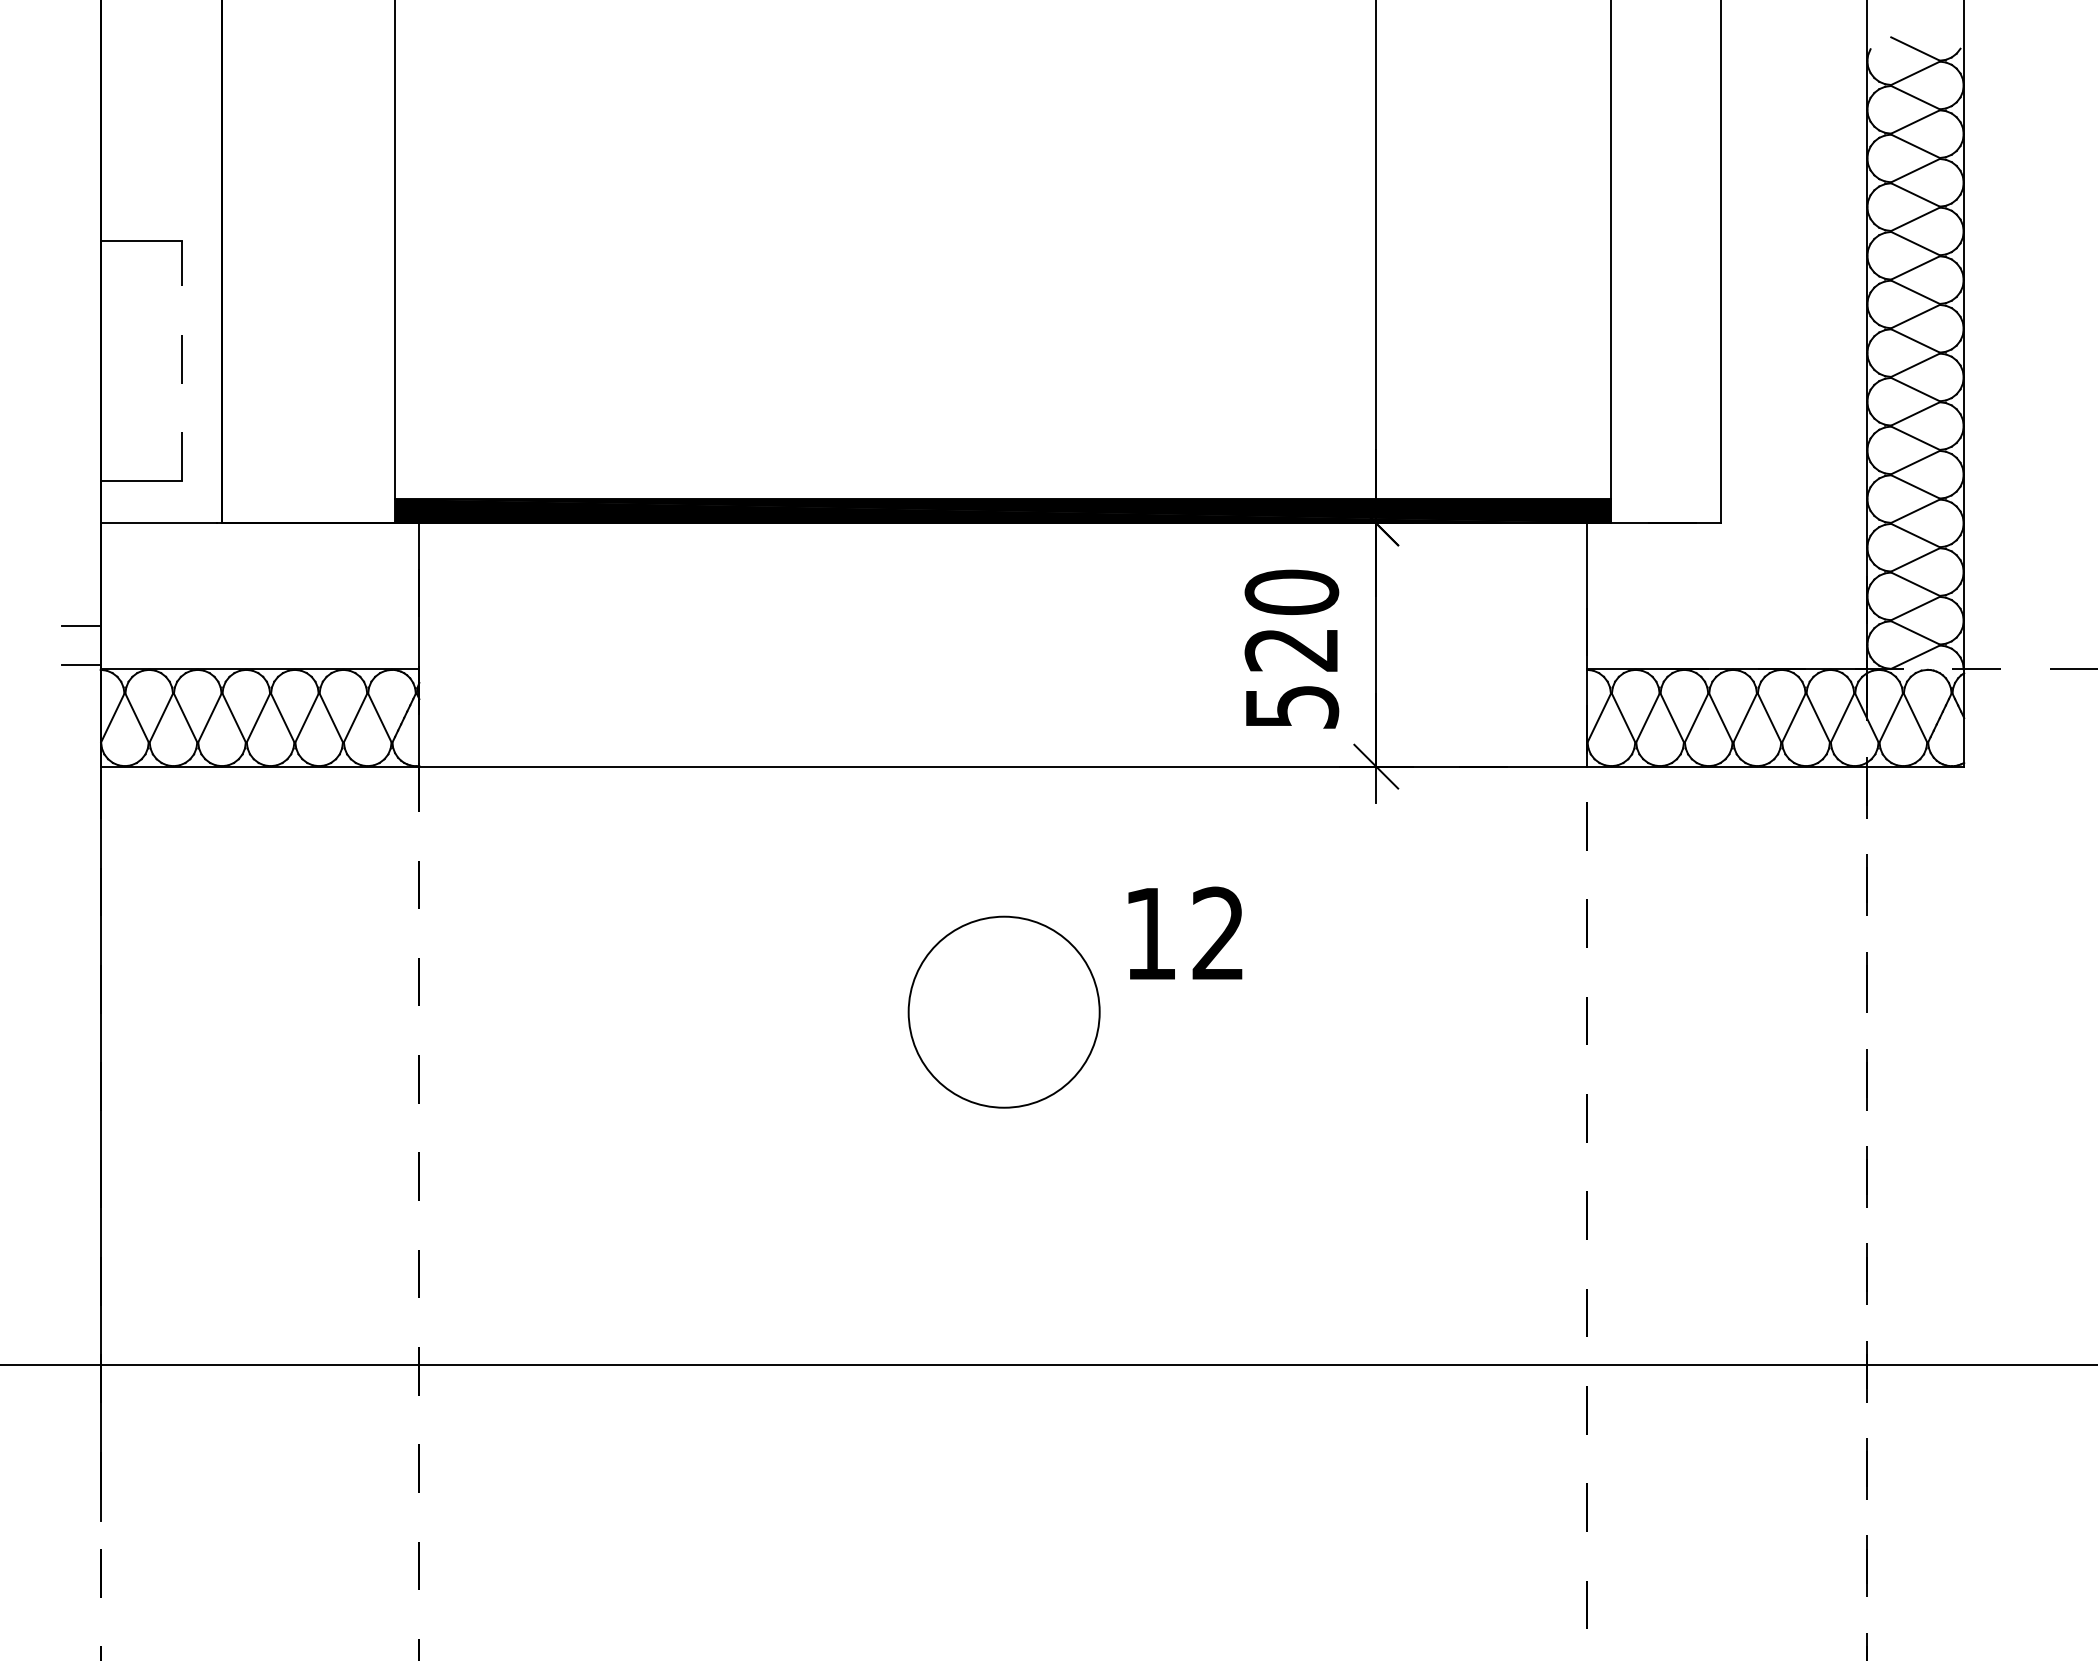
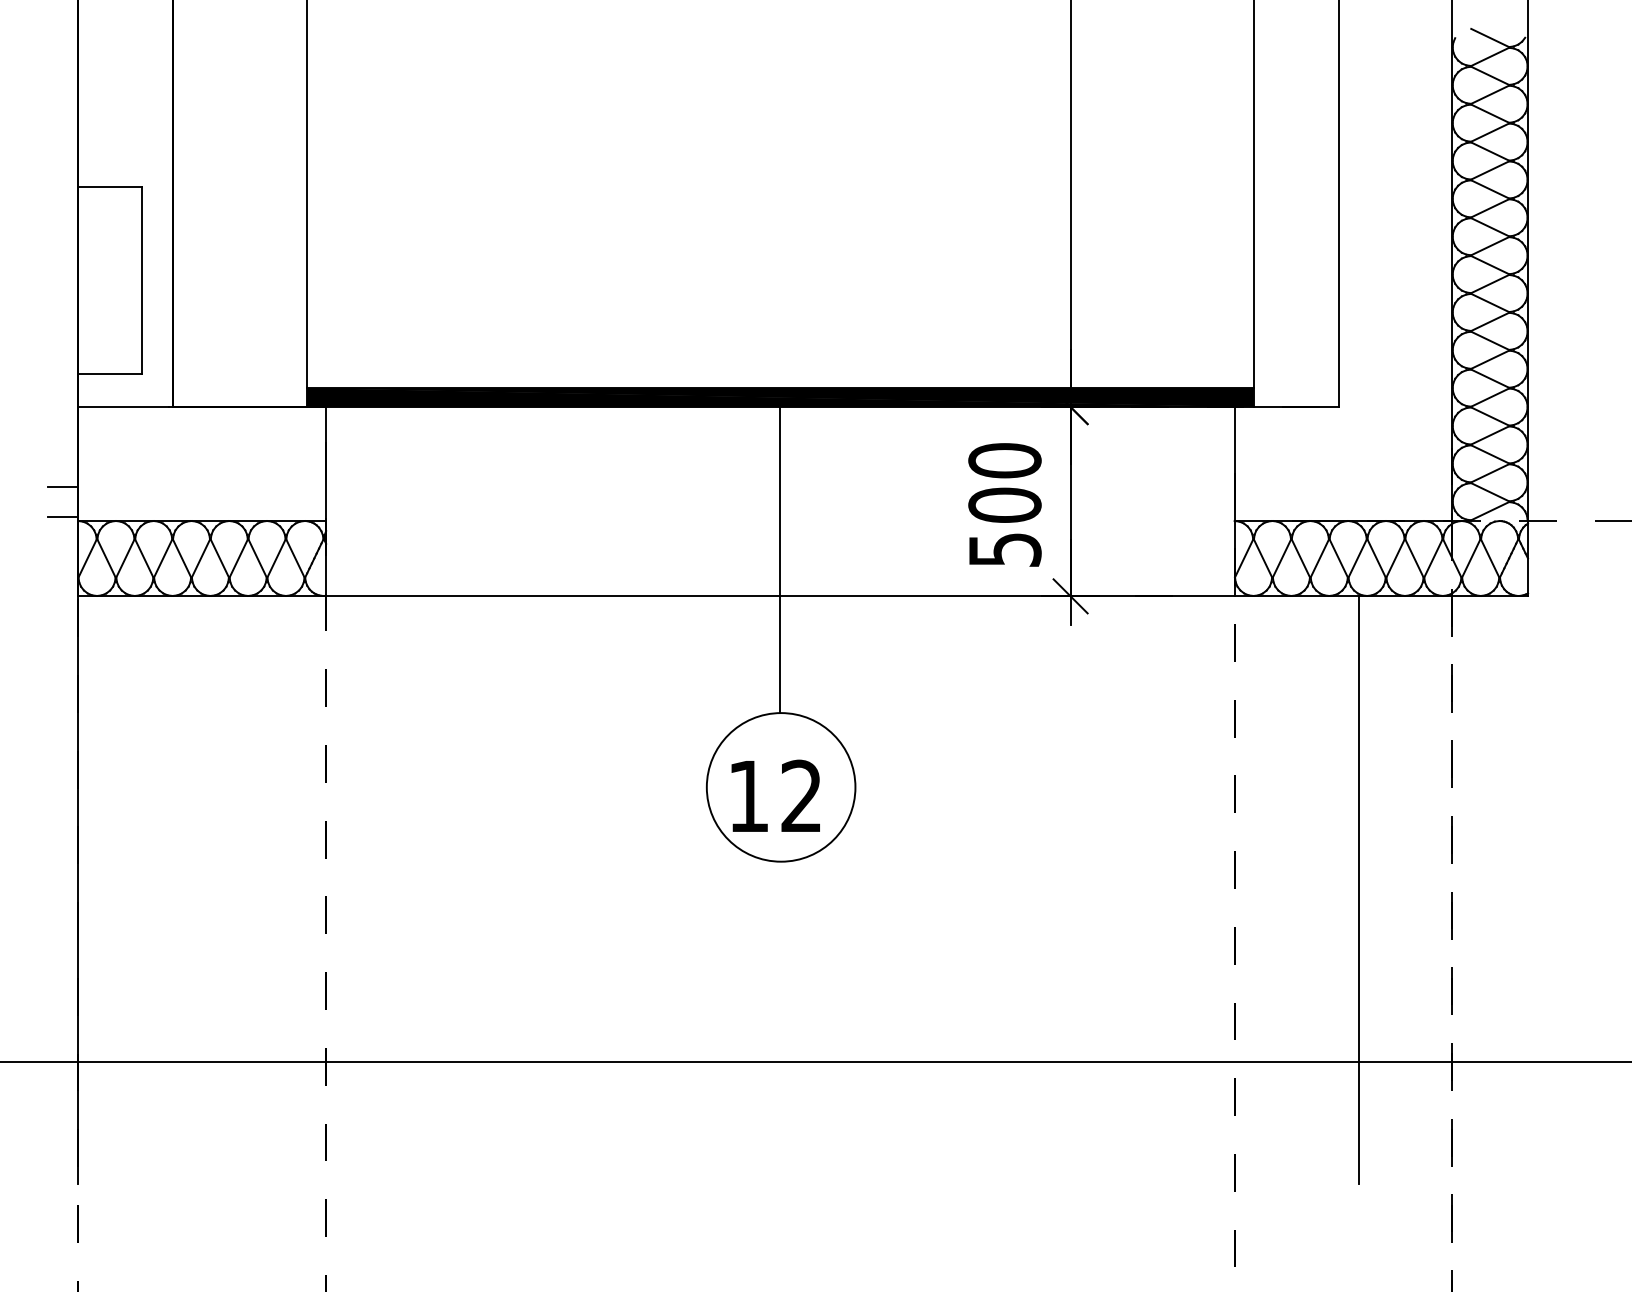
line: (182, 360) -> (141, 280), dashed -> solid
text: (1291, 649) -> (1004, 505), 520 -> 500
line: (1003, 719) -> (780, 559), added
text: (1185, 932) -> (775, 795), moved
line: (1746, 1143) -> (1358, 889), added

